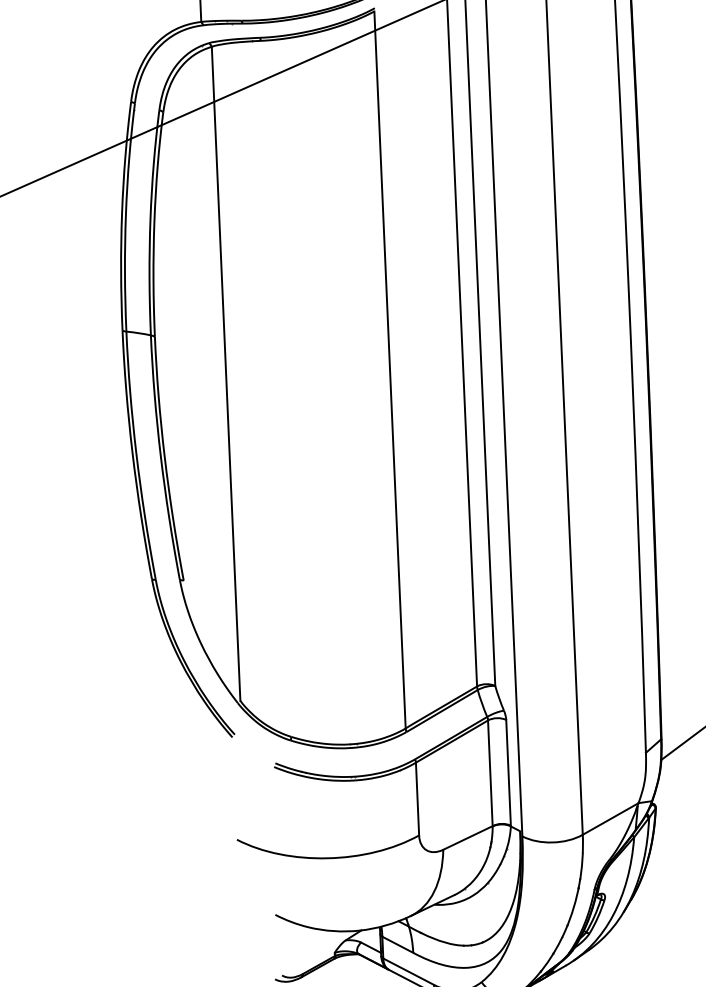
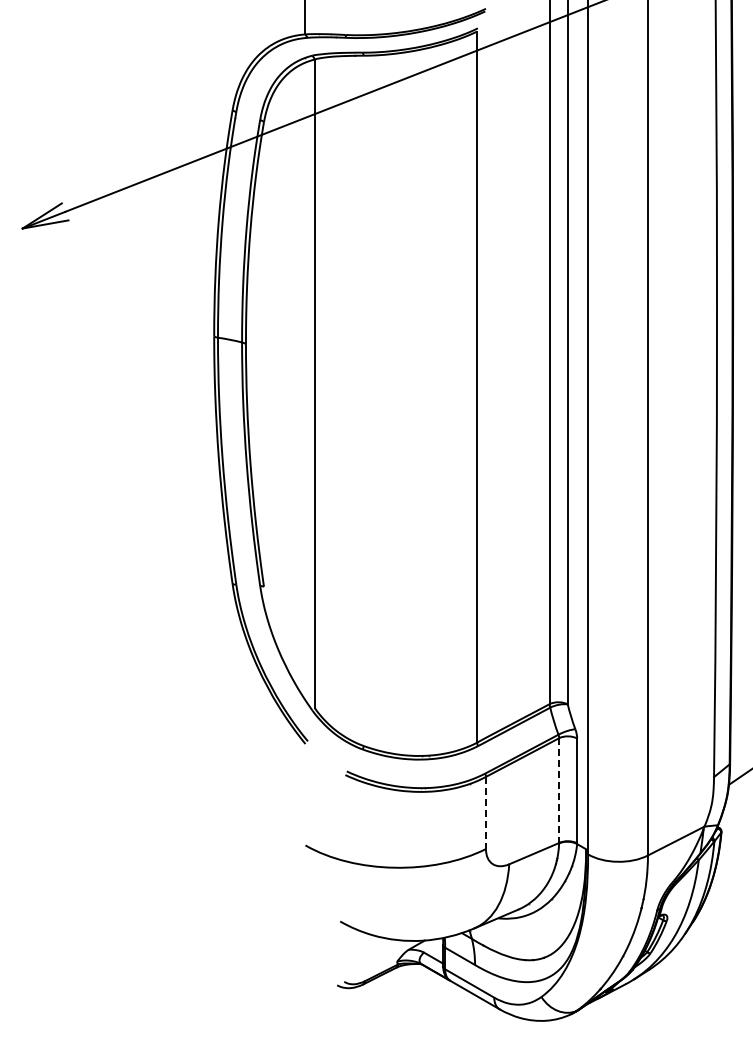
line: (490, 774) -> (559, 791), solid -> dashed
line: (417, 799) -> (485, 813), solid -> dashed

